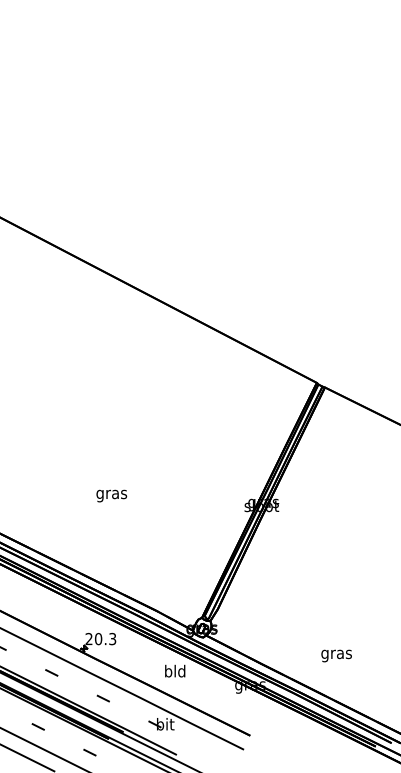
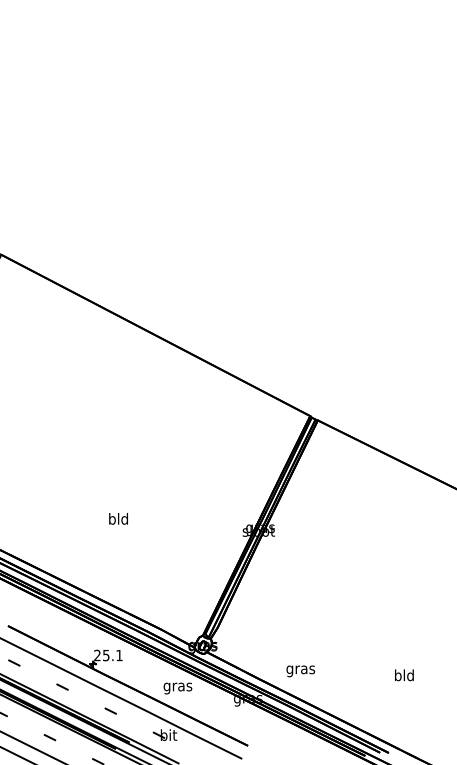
text: (111, 494) -> (118, 520), gras -> bld
text: (105, 639) -> (112, 655), 20.3 -> 25.1
text: (336, 656) -> (300, 671), moved
text: (174, 672) -> (177, 686), bld -> gras

